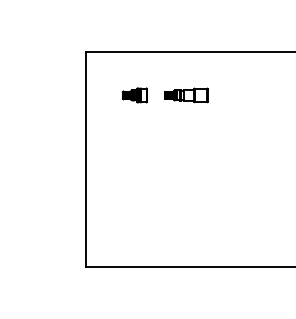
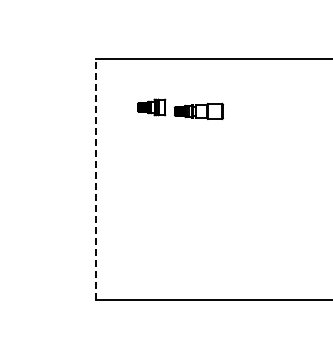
part: (186, 95) -> (198, 111), moved
line: (85, 159) -> (96, 179), solid -> dashed

